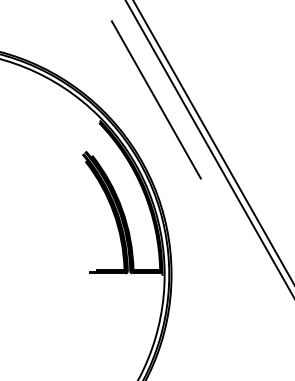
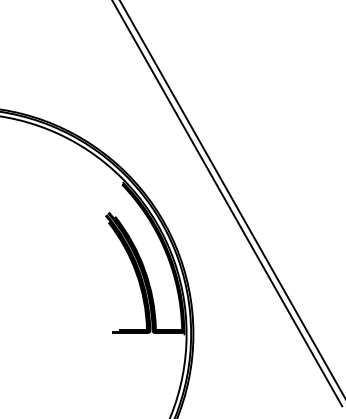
line: (156, 99) -> (178, 161), removed

